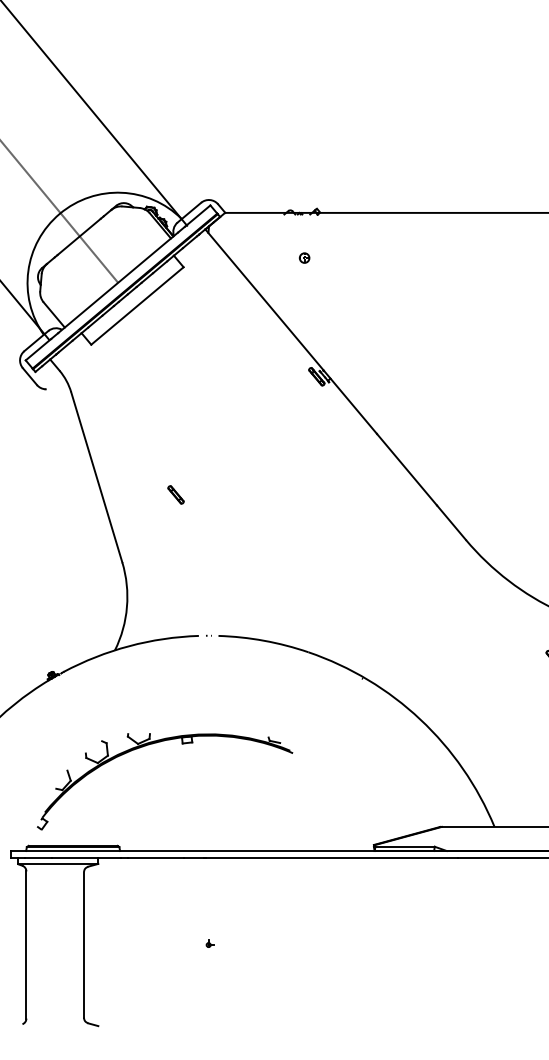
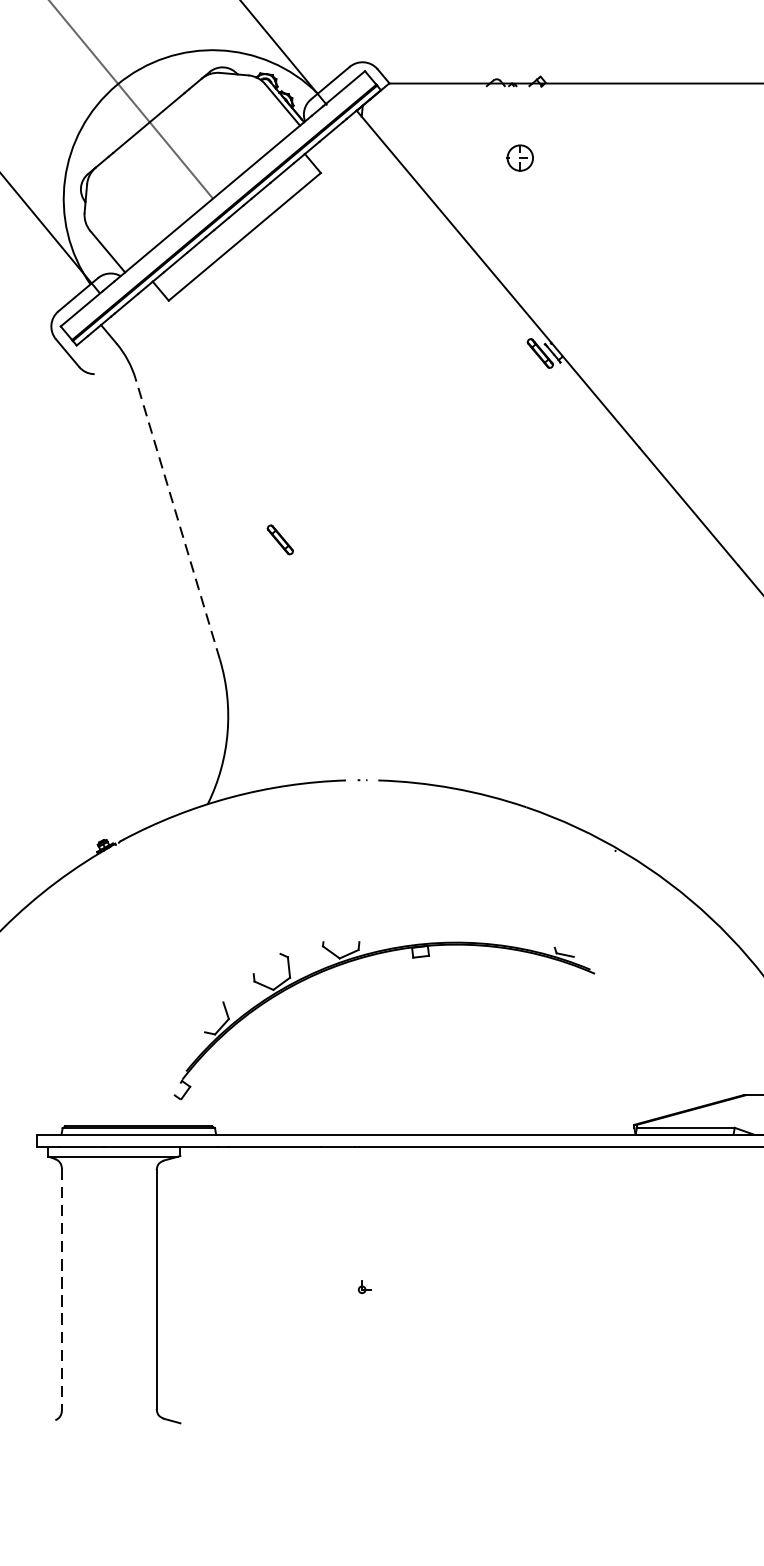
part: (304, 257) -> (520, 156), size x1.6
line: (96, 477) -> (177, 519), solid -> dashed
part: (175, 494) -> (279, 539), moved
part: (156, 743) -> (370, 957), moved
line: (26, 945) -> (62, 1290), solid -> dashed

